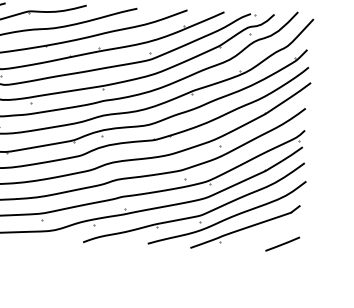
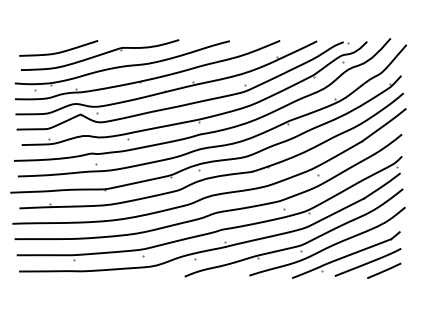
line: (266, 235) -> (367, 262), added

